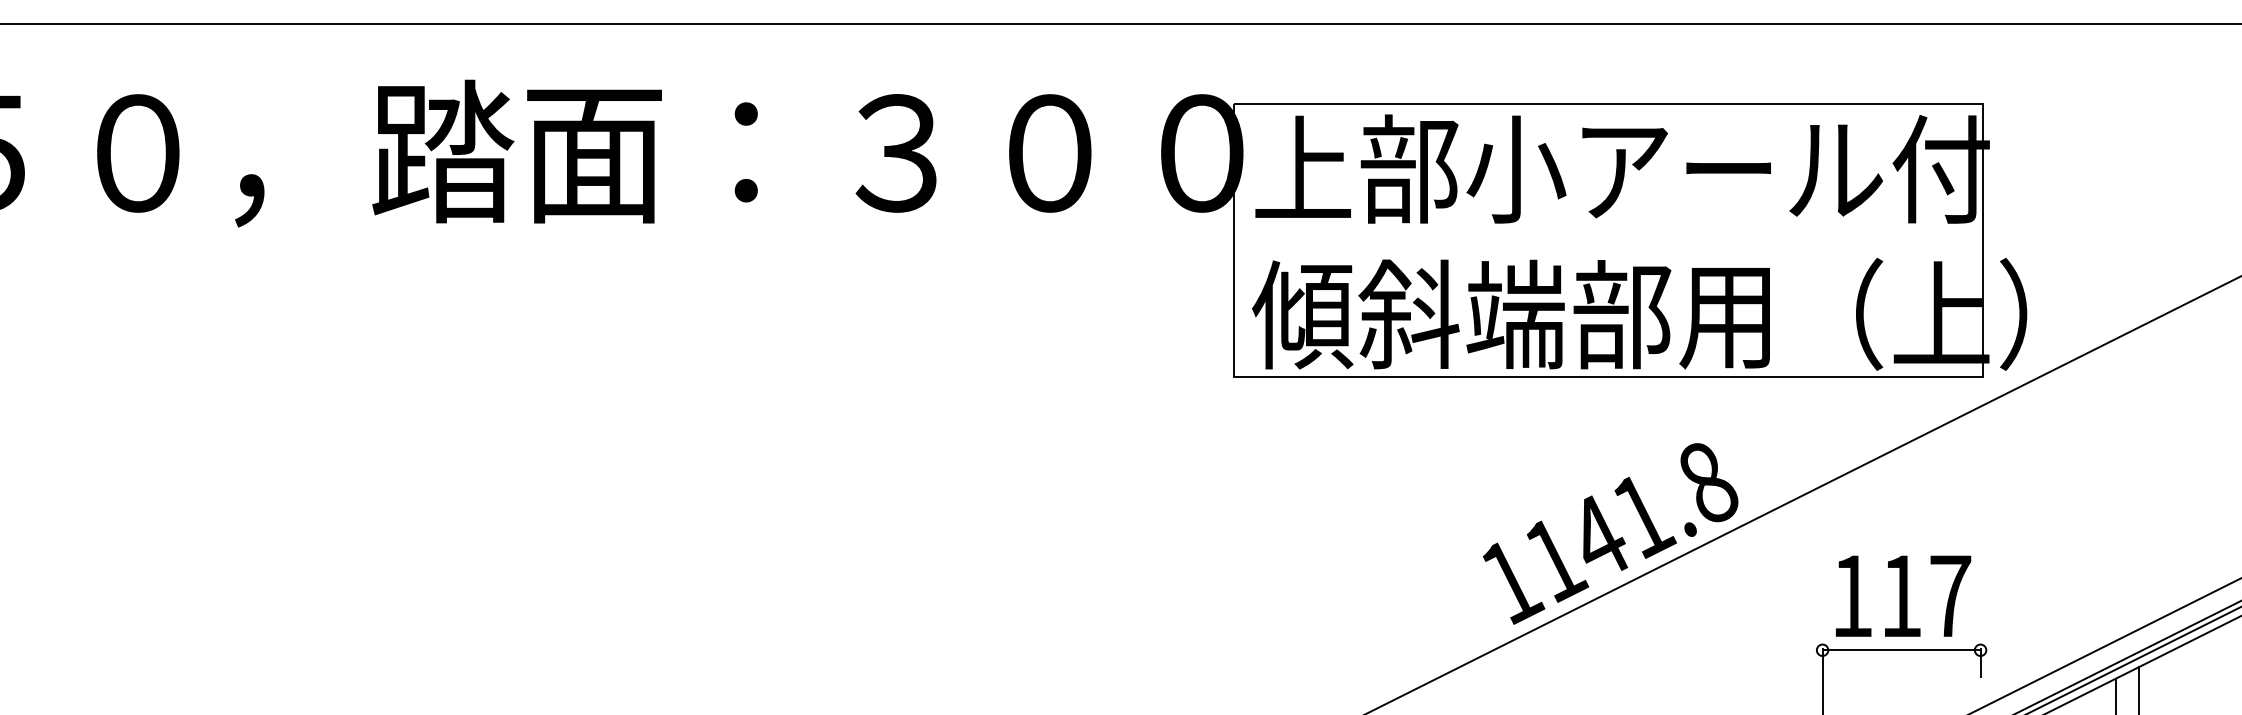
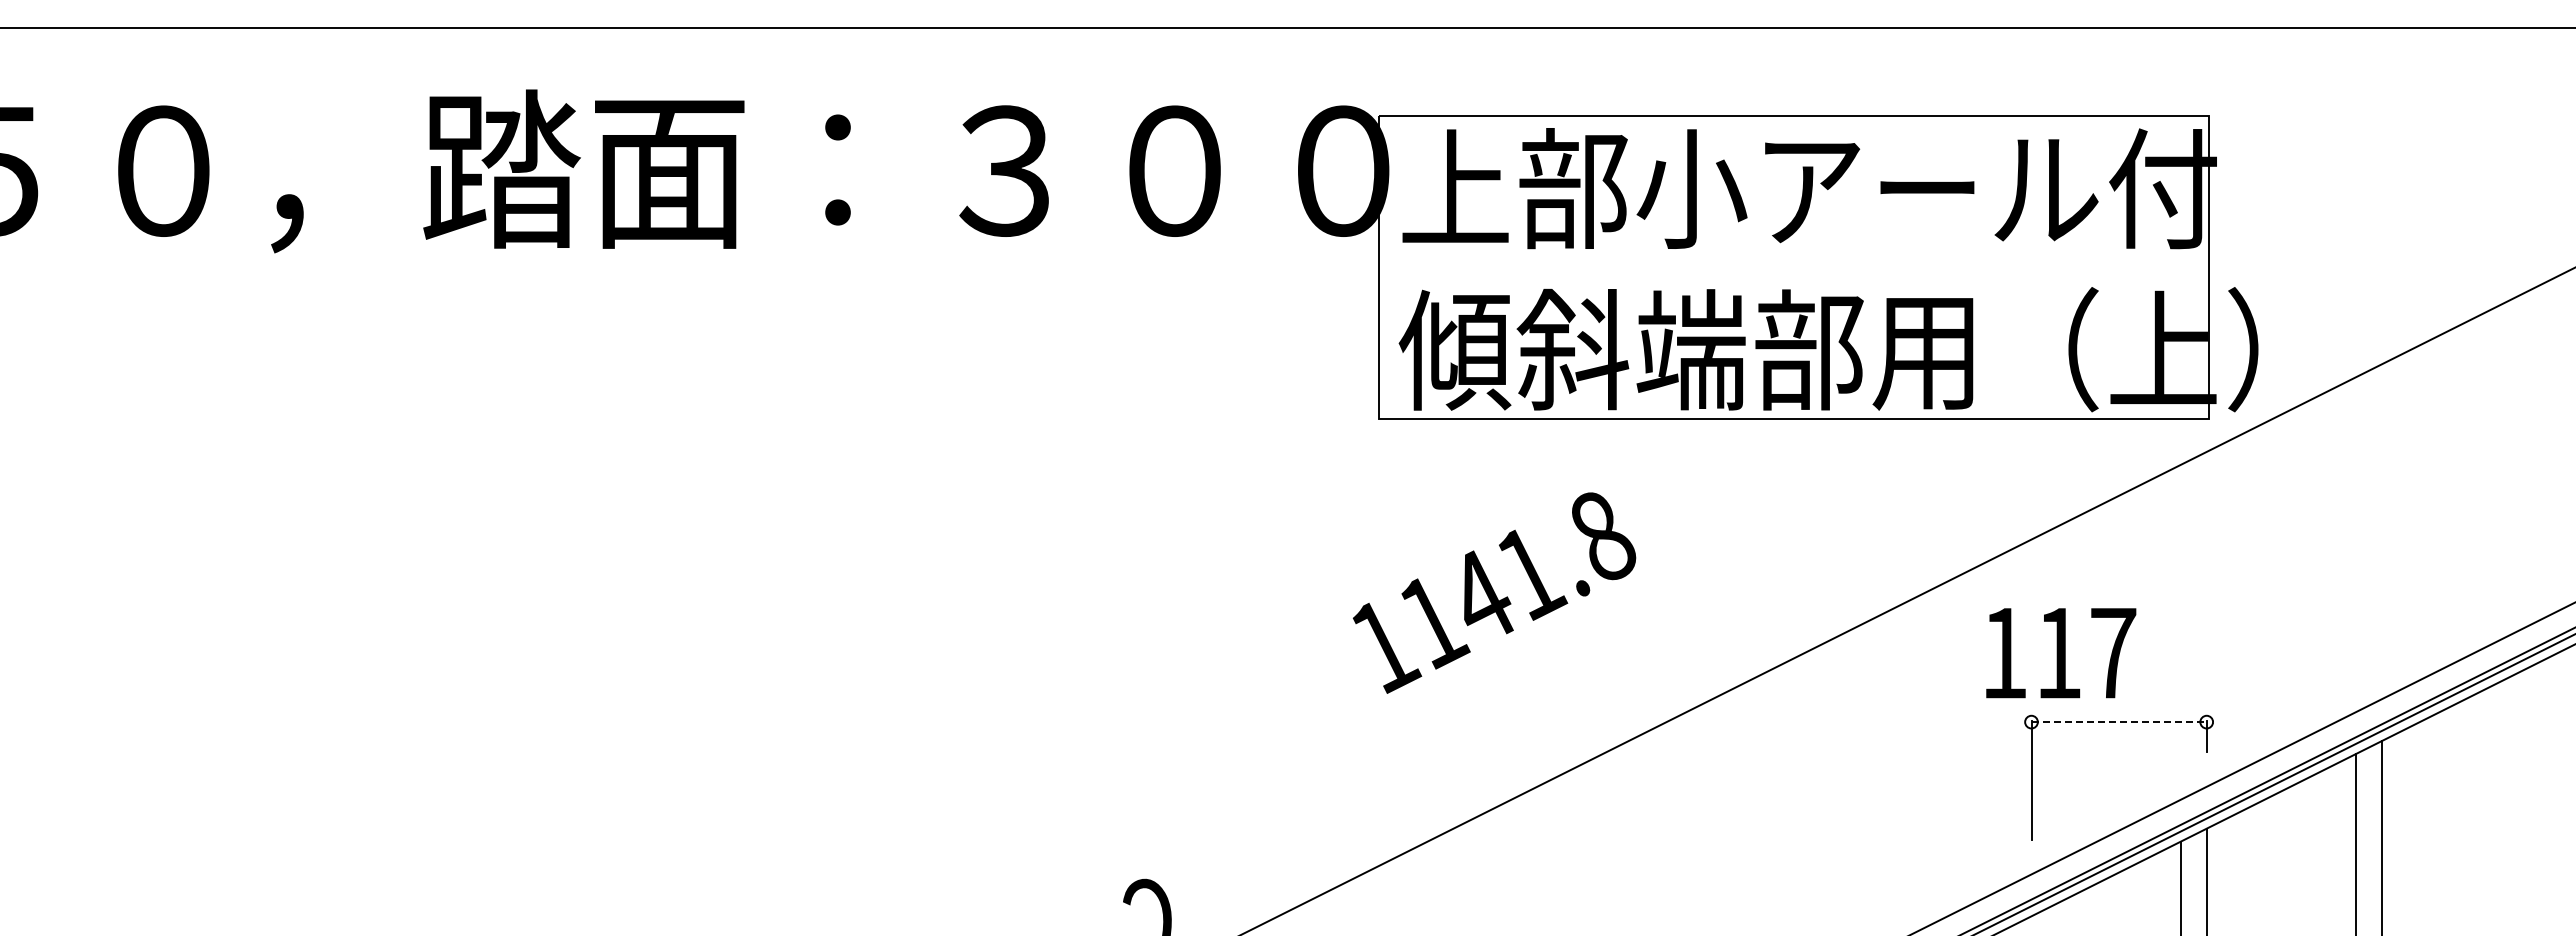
text: (1610, 533) -> (1494, 592), moved
text: (1903, 596) -> (2061, 653), moved
line: (1901, 650) -> (2119, 722), solid -> dashed

